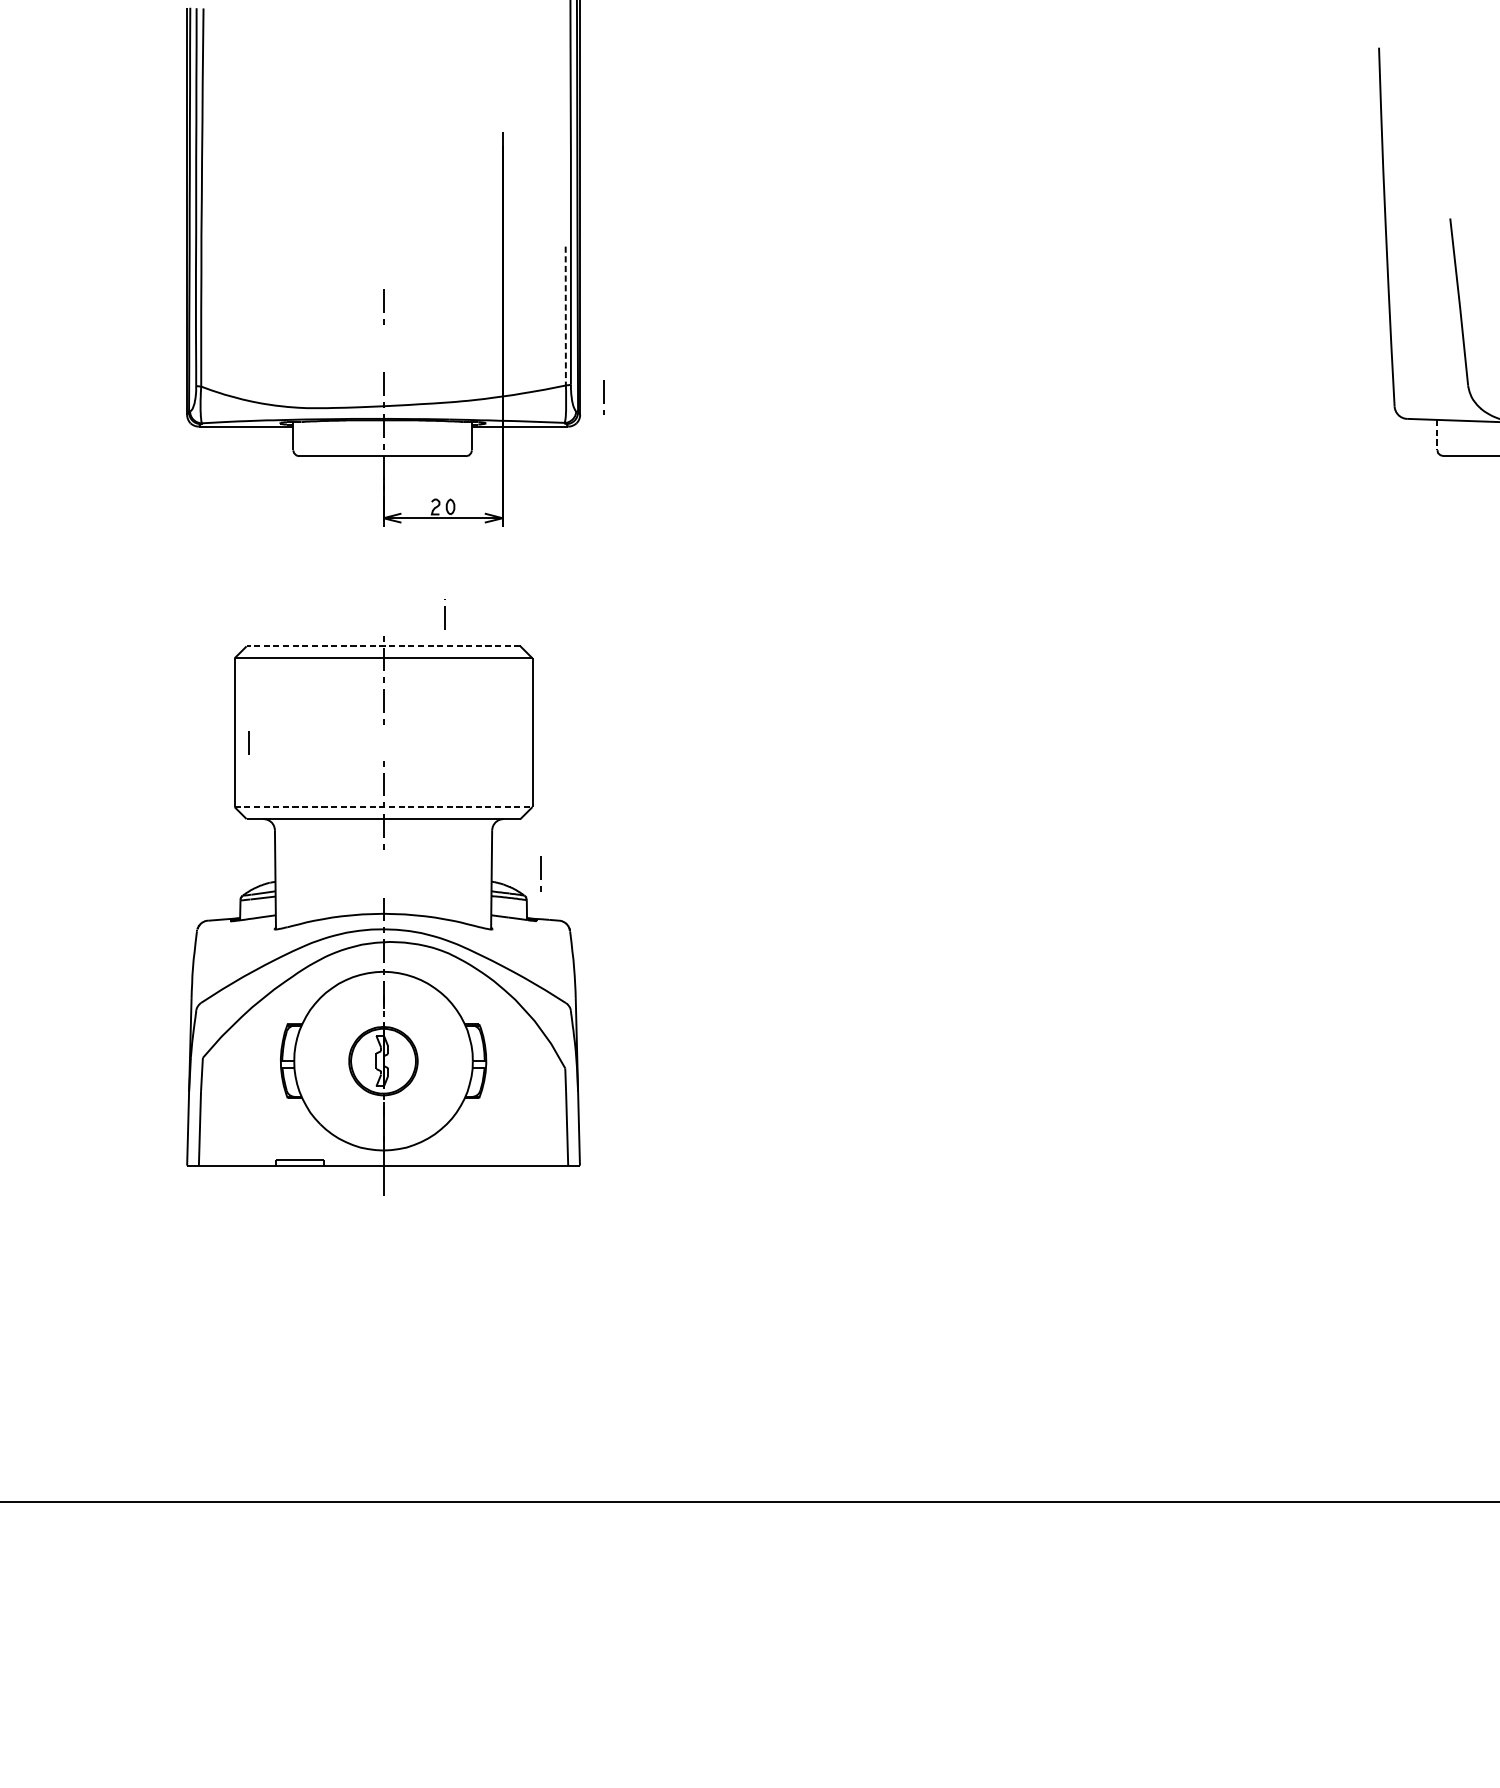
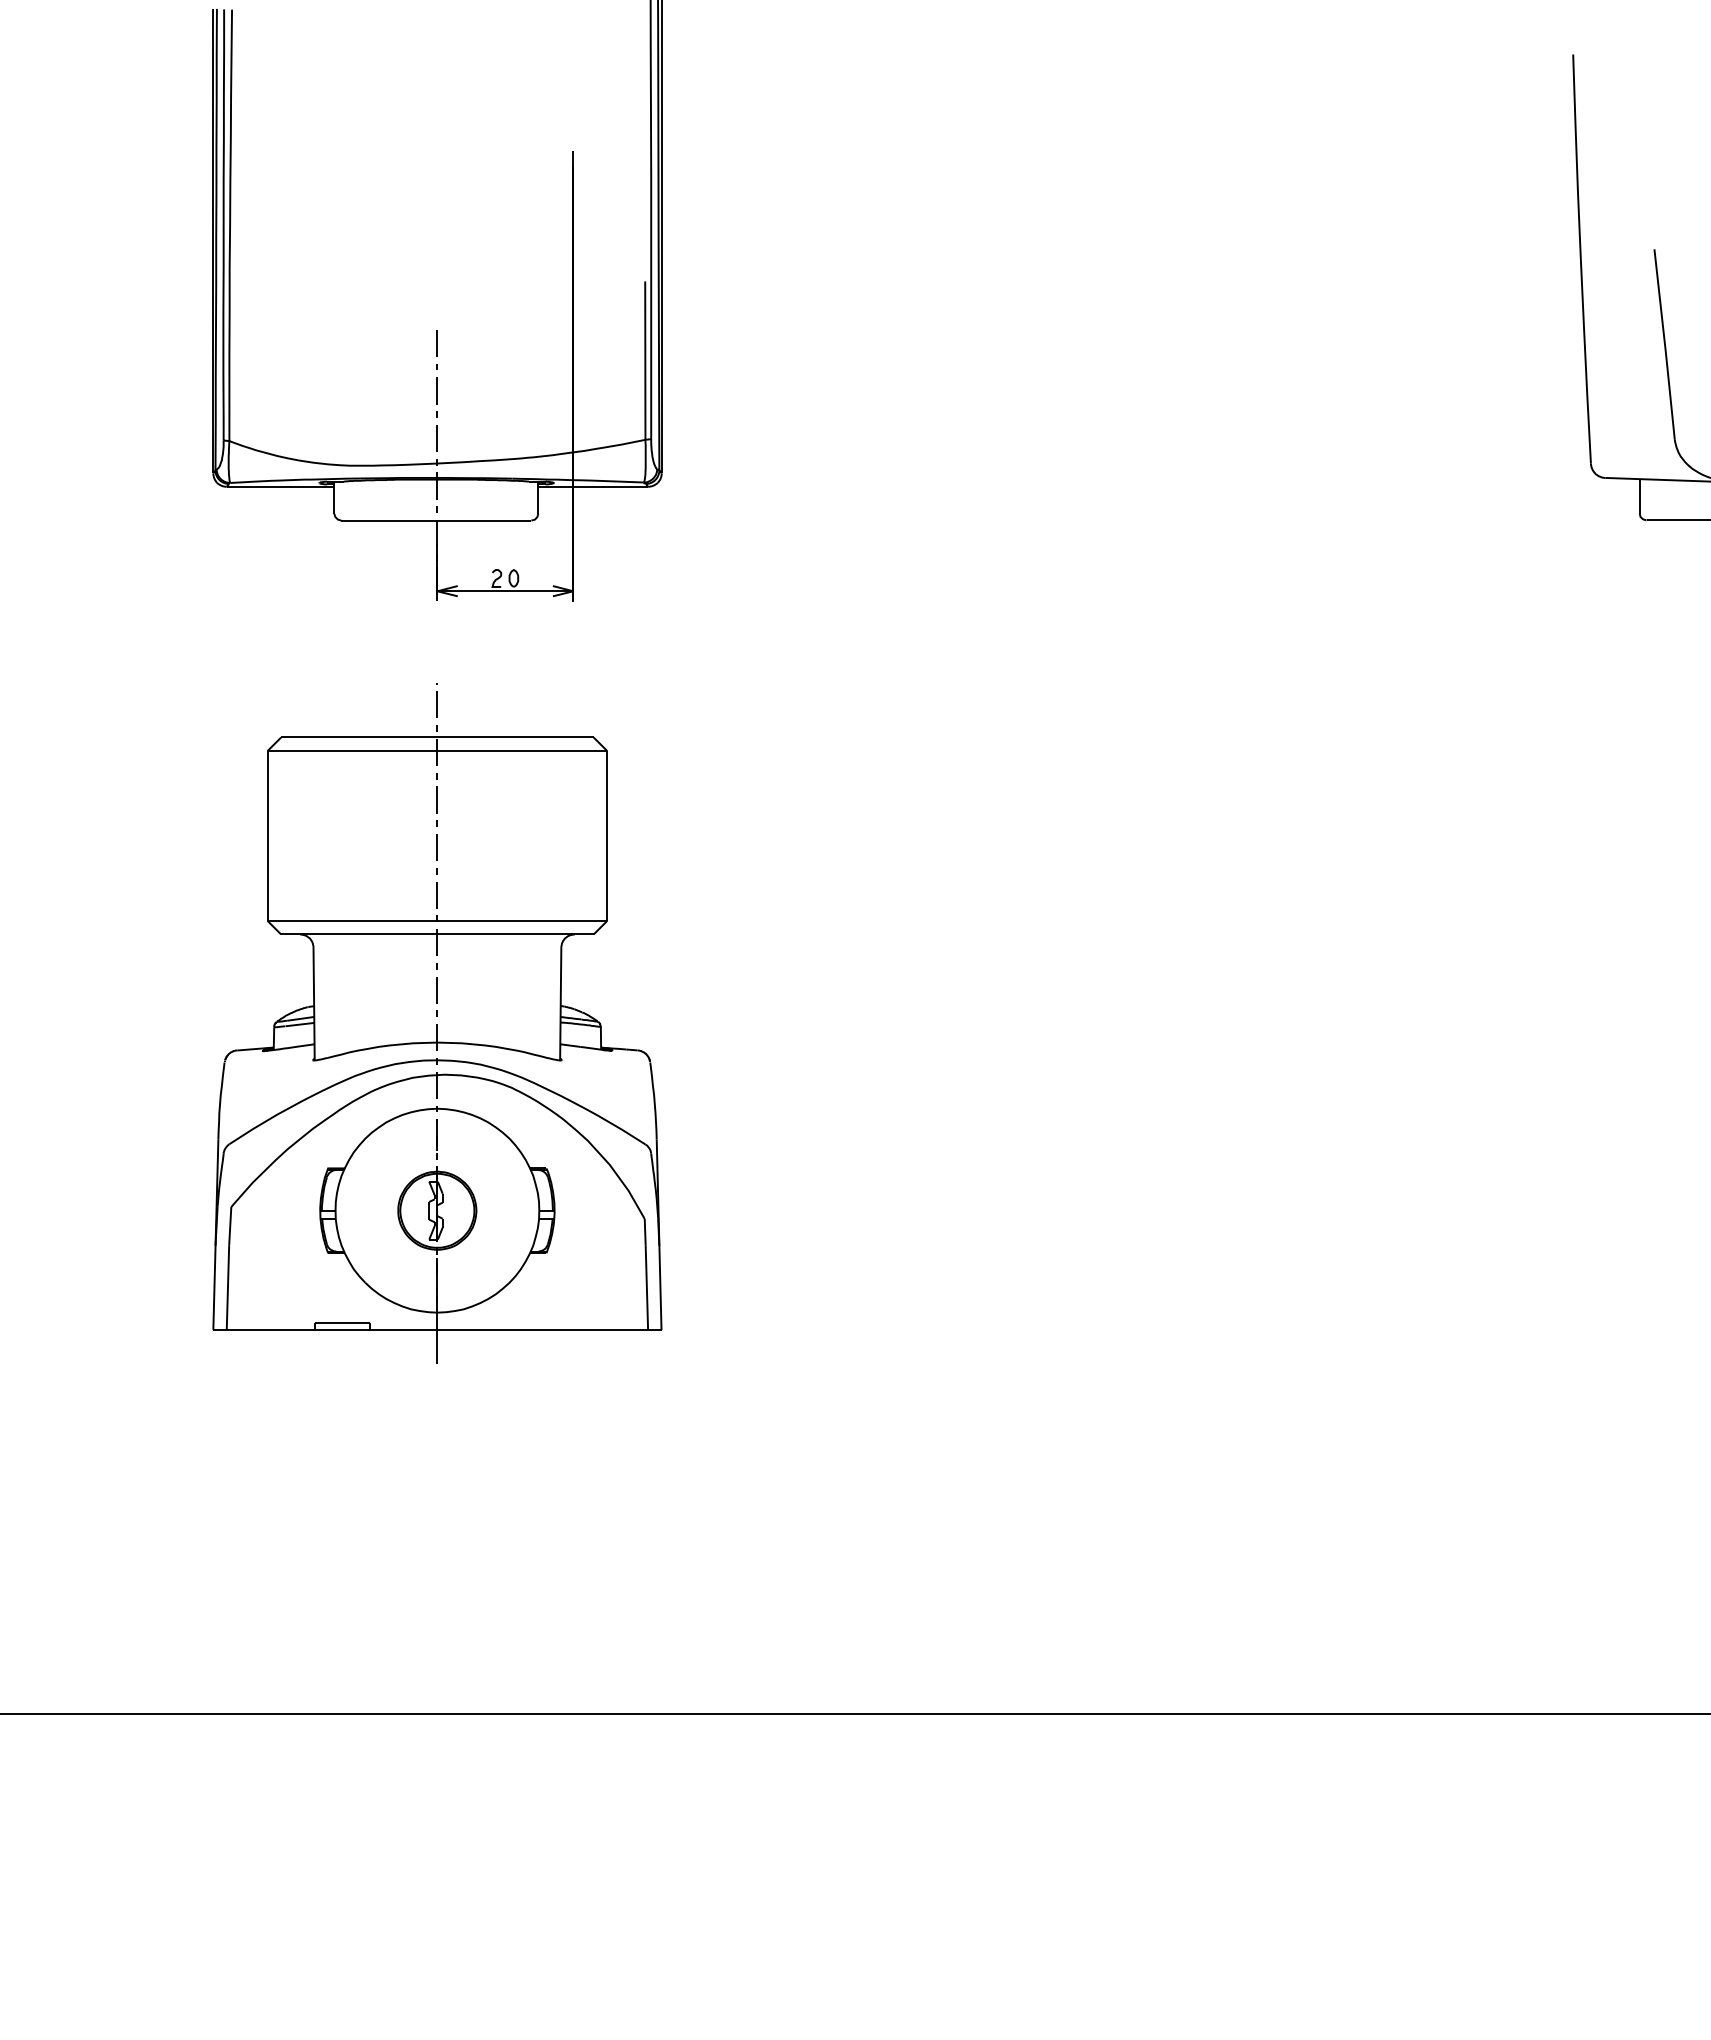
line: (565, 316) -> (645, 361), dashed -> solid
line: (603, 397) -> (436, 397), moved
line: (1437, 436) -> (1639, 497), dashed -> solid
line: (444, 613) -> (436, 700), moved
line: (382, 646) -> (436, 737), dashed -> solid
line: (247, 742) -> (436, 847), moved
line: (383, 806) -> (437, 920), dashed -> solid
line: (540, 873) -> (436, 996), moved

